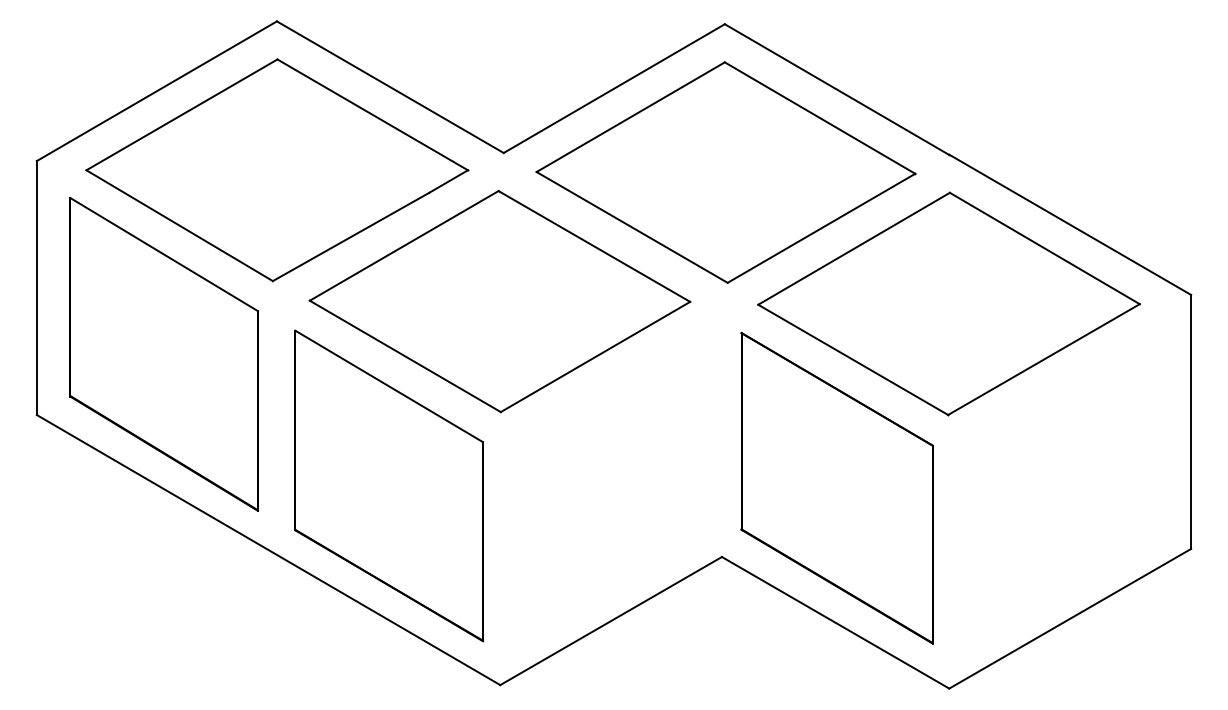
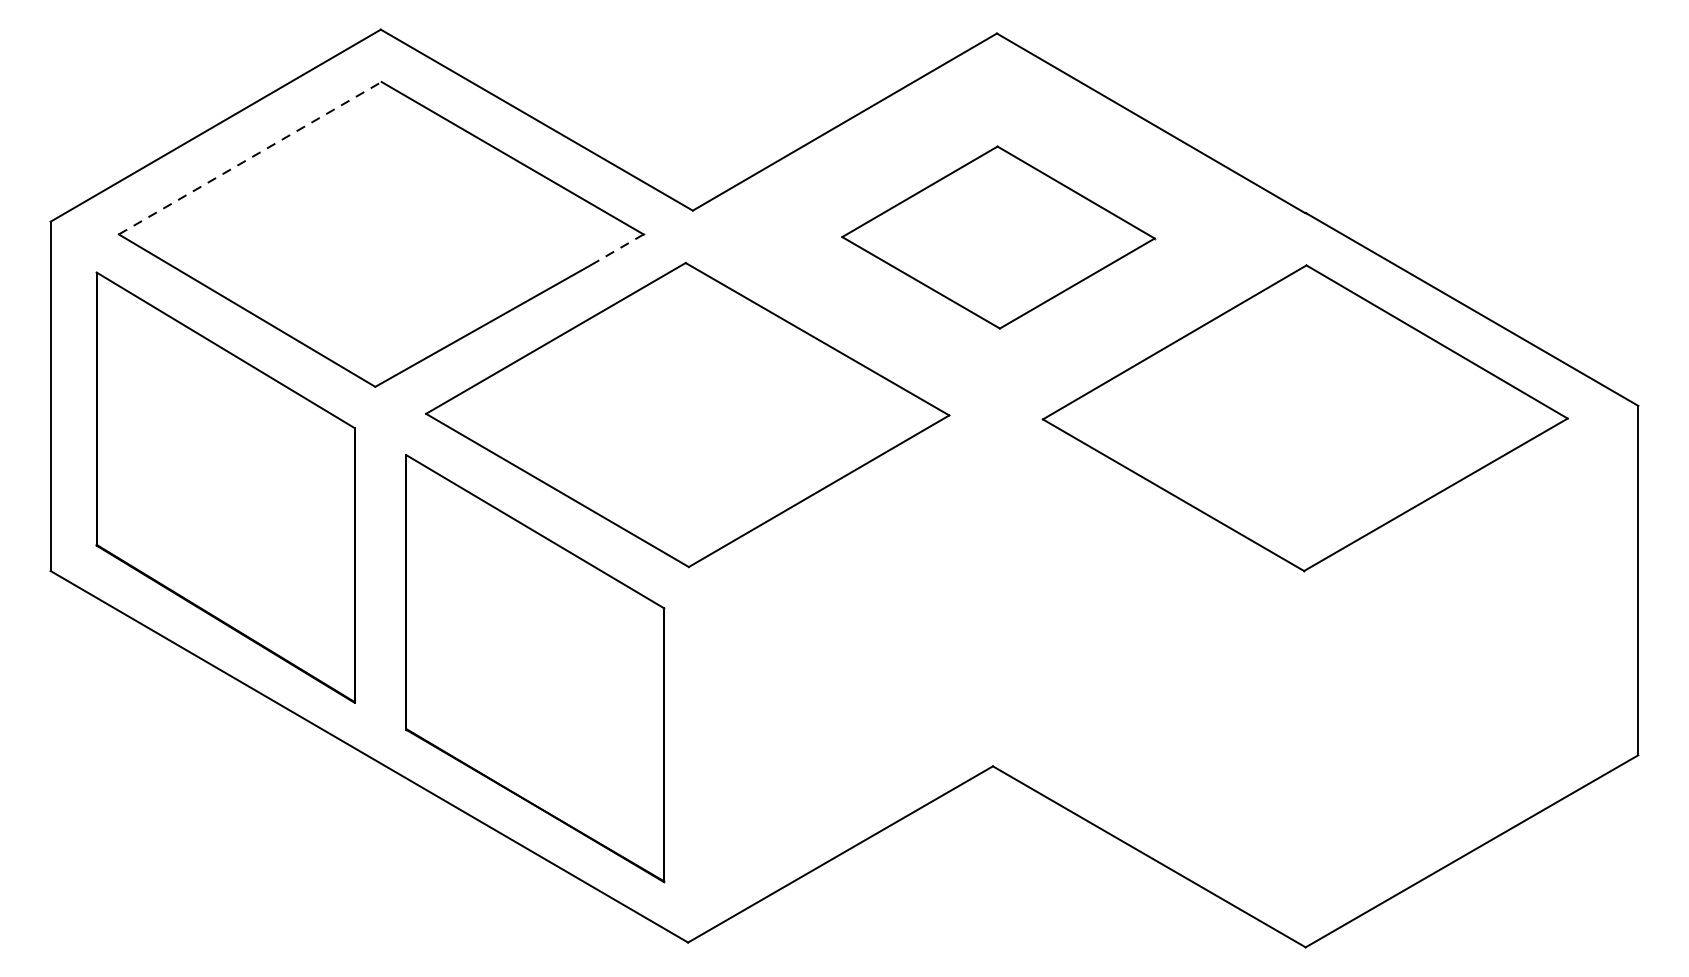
line: (182, 114) -> (250, 157), solid -> dashed
part: (725, 172) -> (997, 237), size x0.6
line: (448, 181) -> (616, 249), solid -> dashed
part: (836, 487) -> (1150, 670), removed

